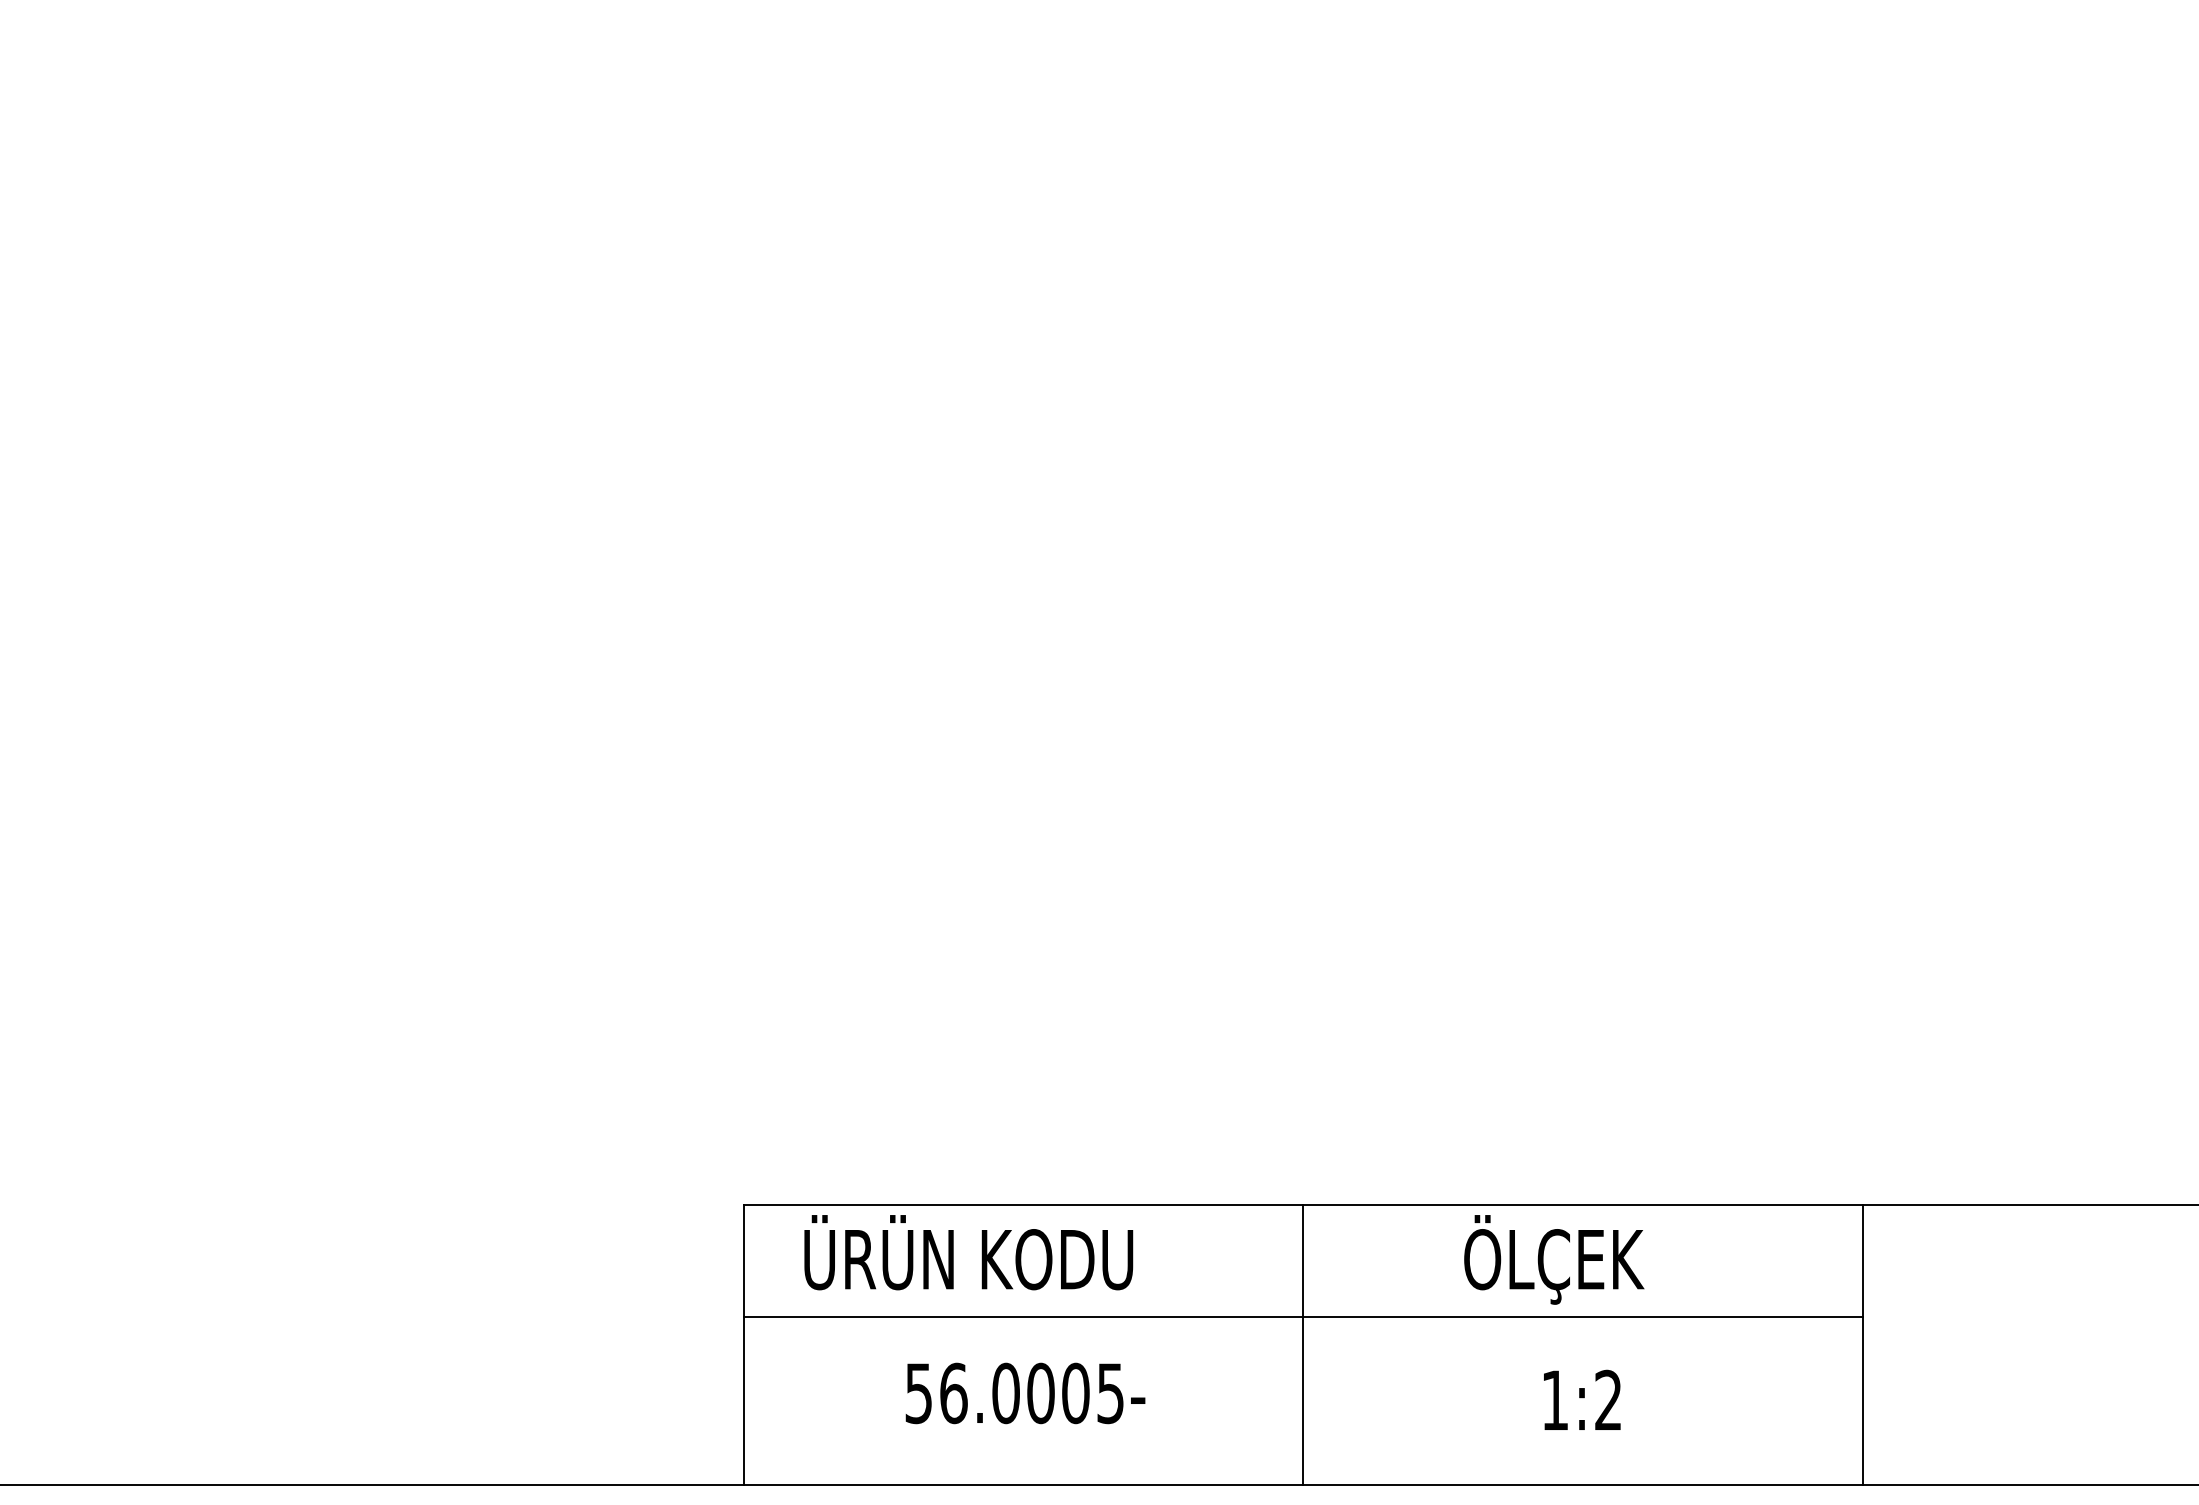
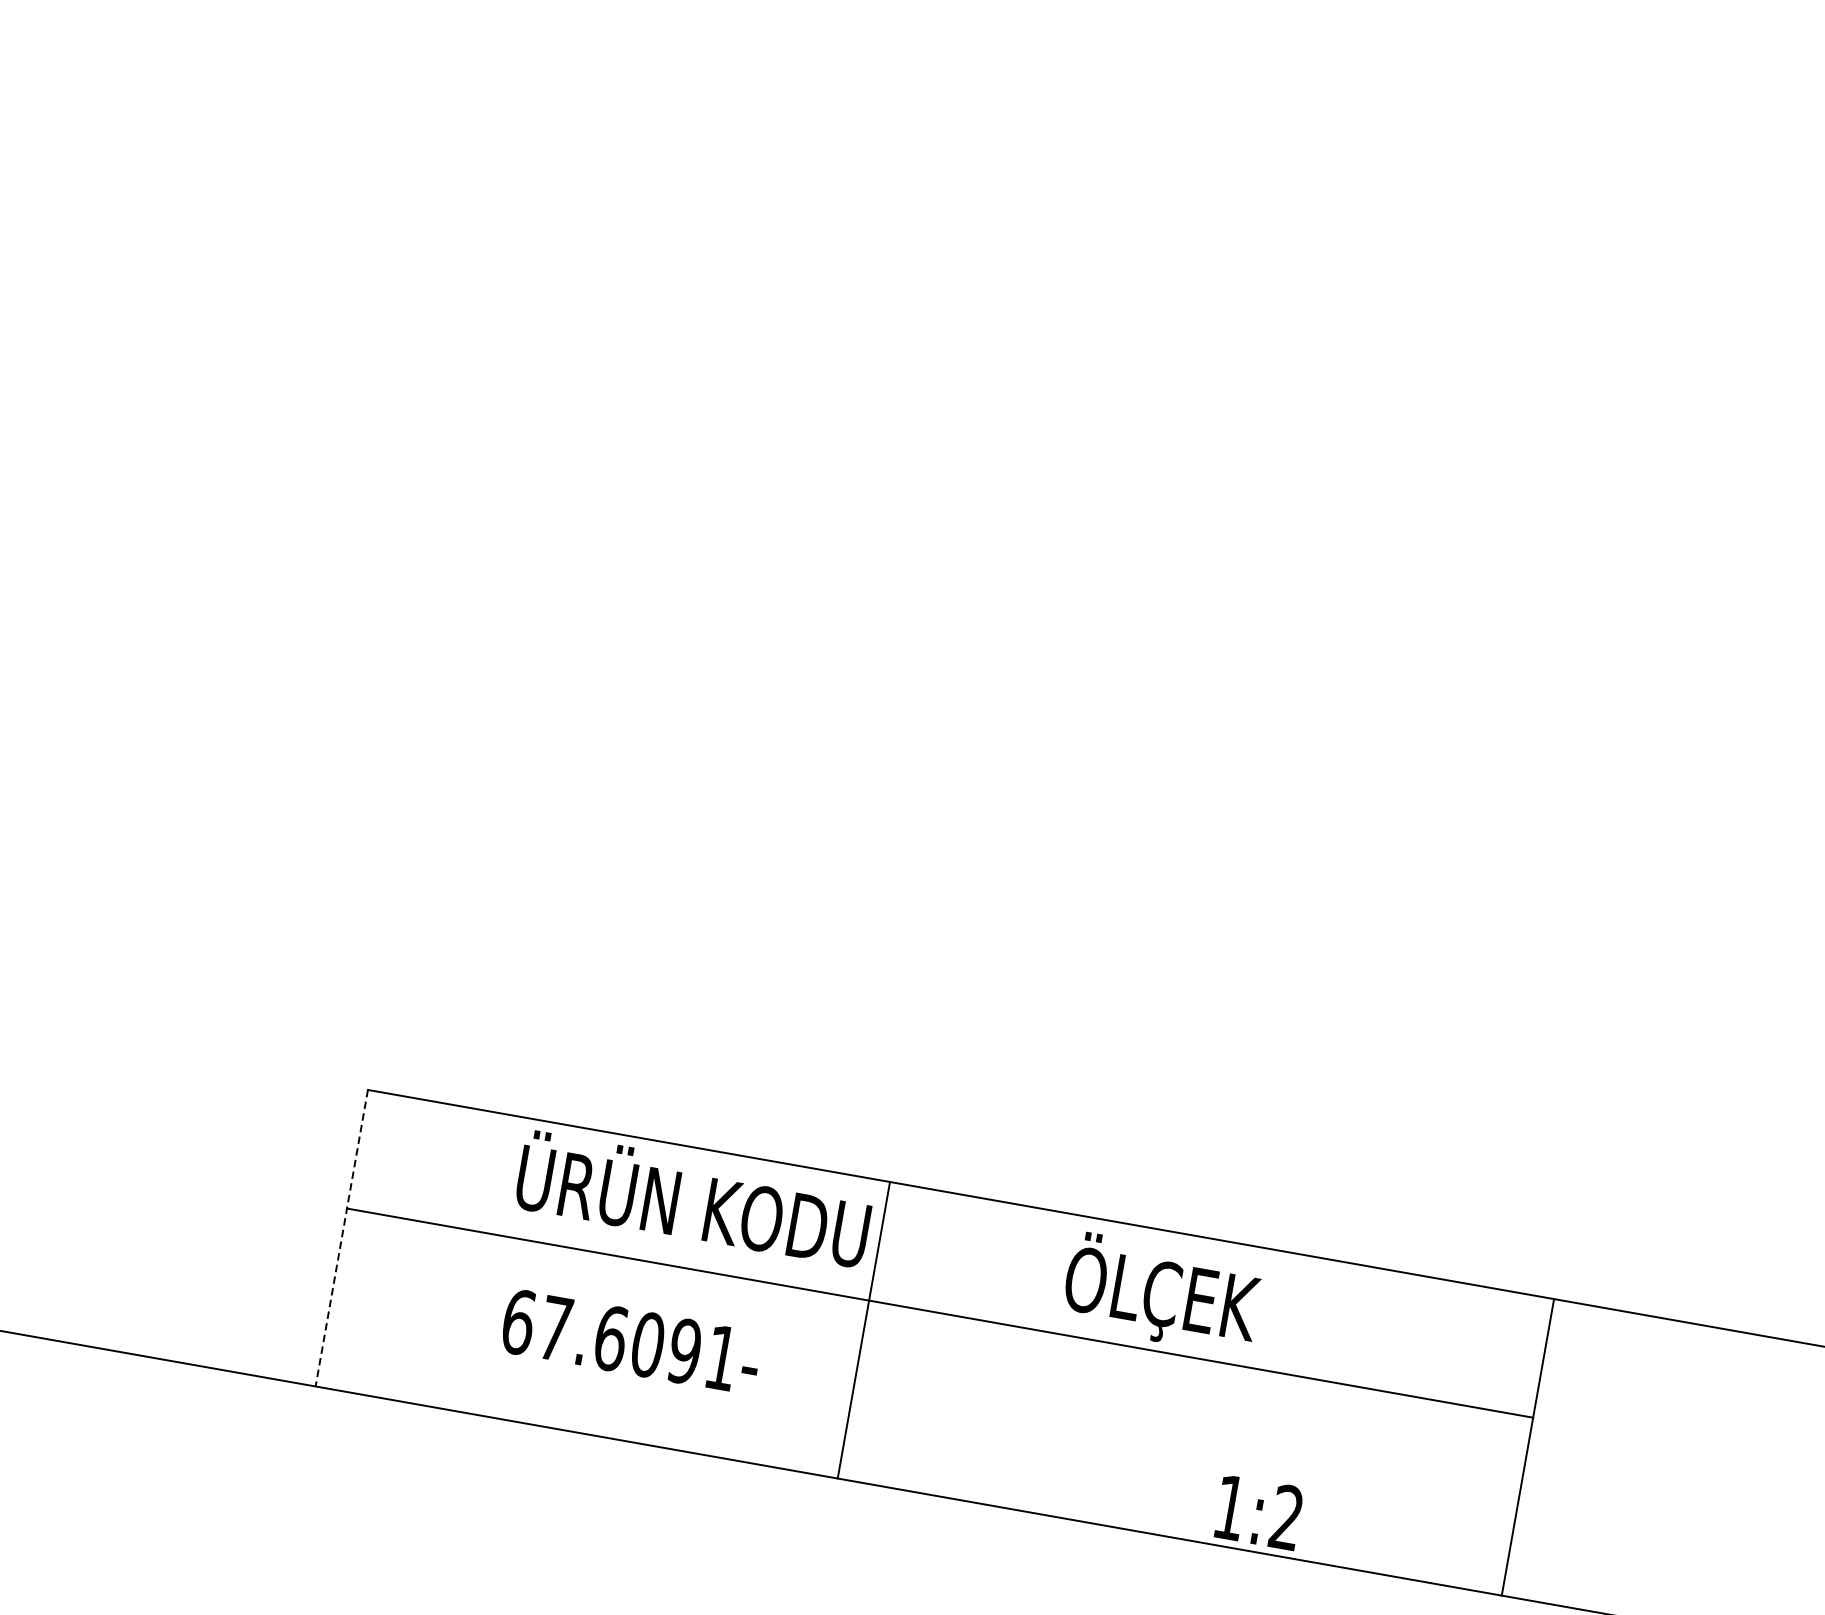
text: (968, 1252) -> (693, 1199), moved
text: (1554, 1259) -> (1162, 1293), moved
line: (743, 1345) -> (341, 1238), solid -> dashed
line: (1303, 1345) -> (864, 1330), moved
text: (1014, 1393) -> (619, 1340), 56.0005- -> 67.6091-
text: (1582, 1399) -> (1259, 1511), moved

